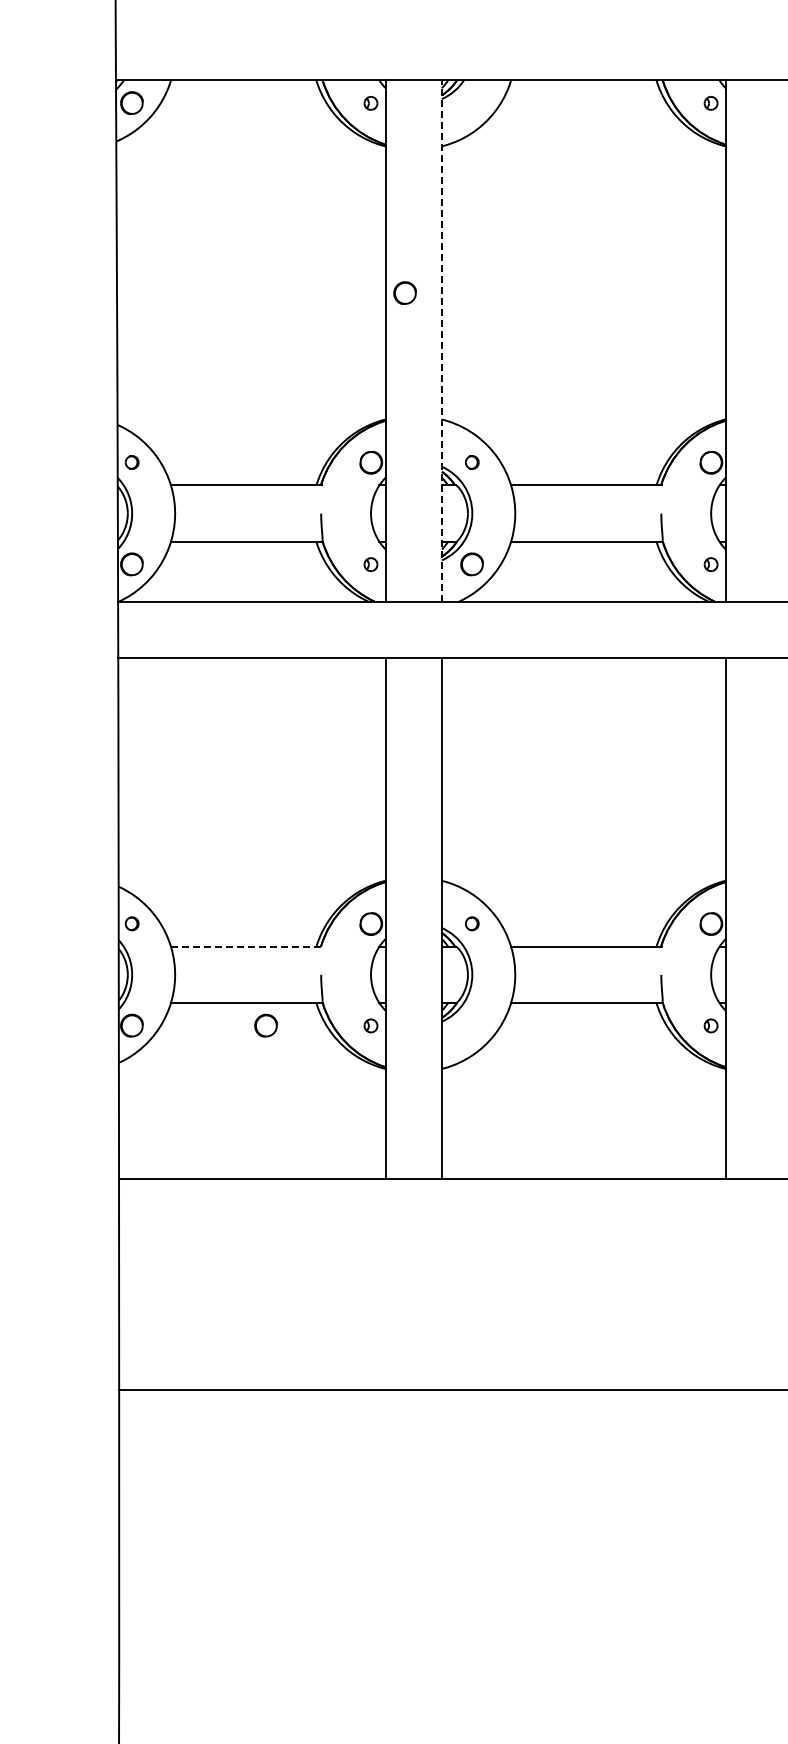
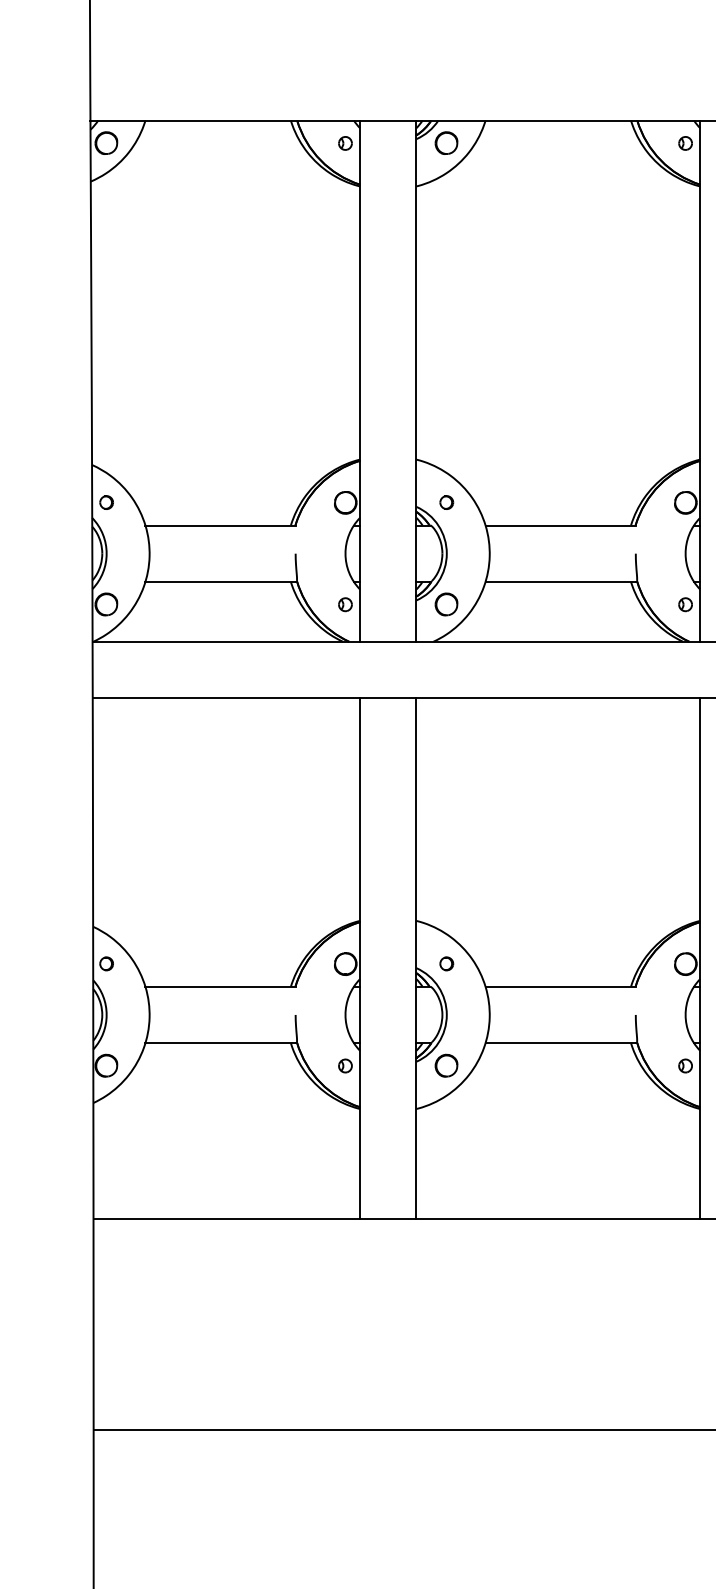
part: (404, 292) -> (445, 142), moved
line: (441, 341) -> (415, 381), dashed -> solid
line: (246, 946) -> (220, 986), dashed -> solid
part: (265, 1025) -> (445, 1065), moved

